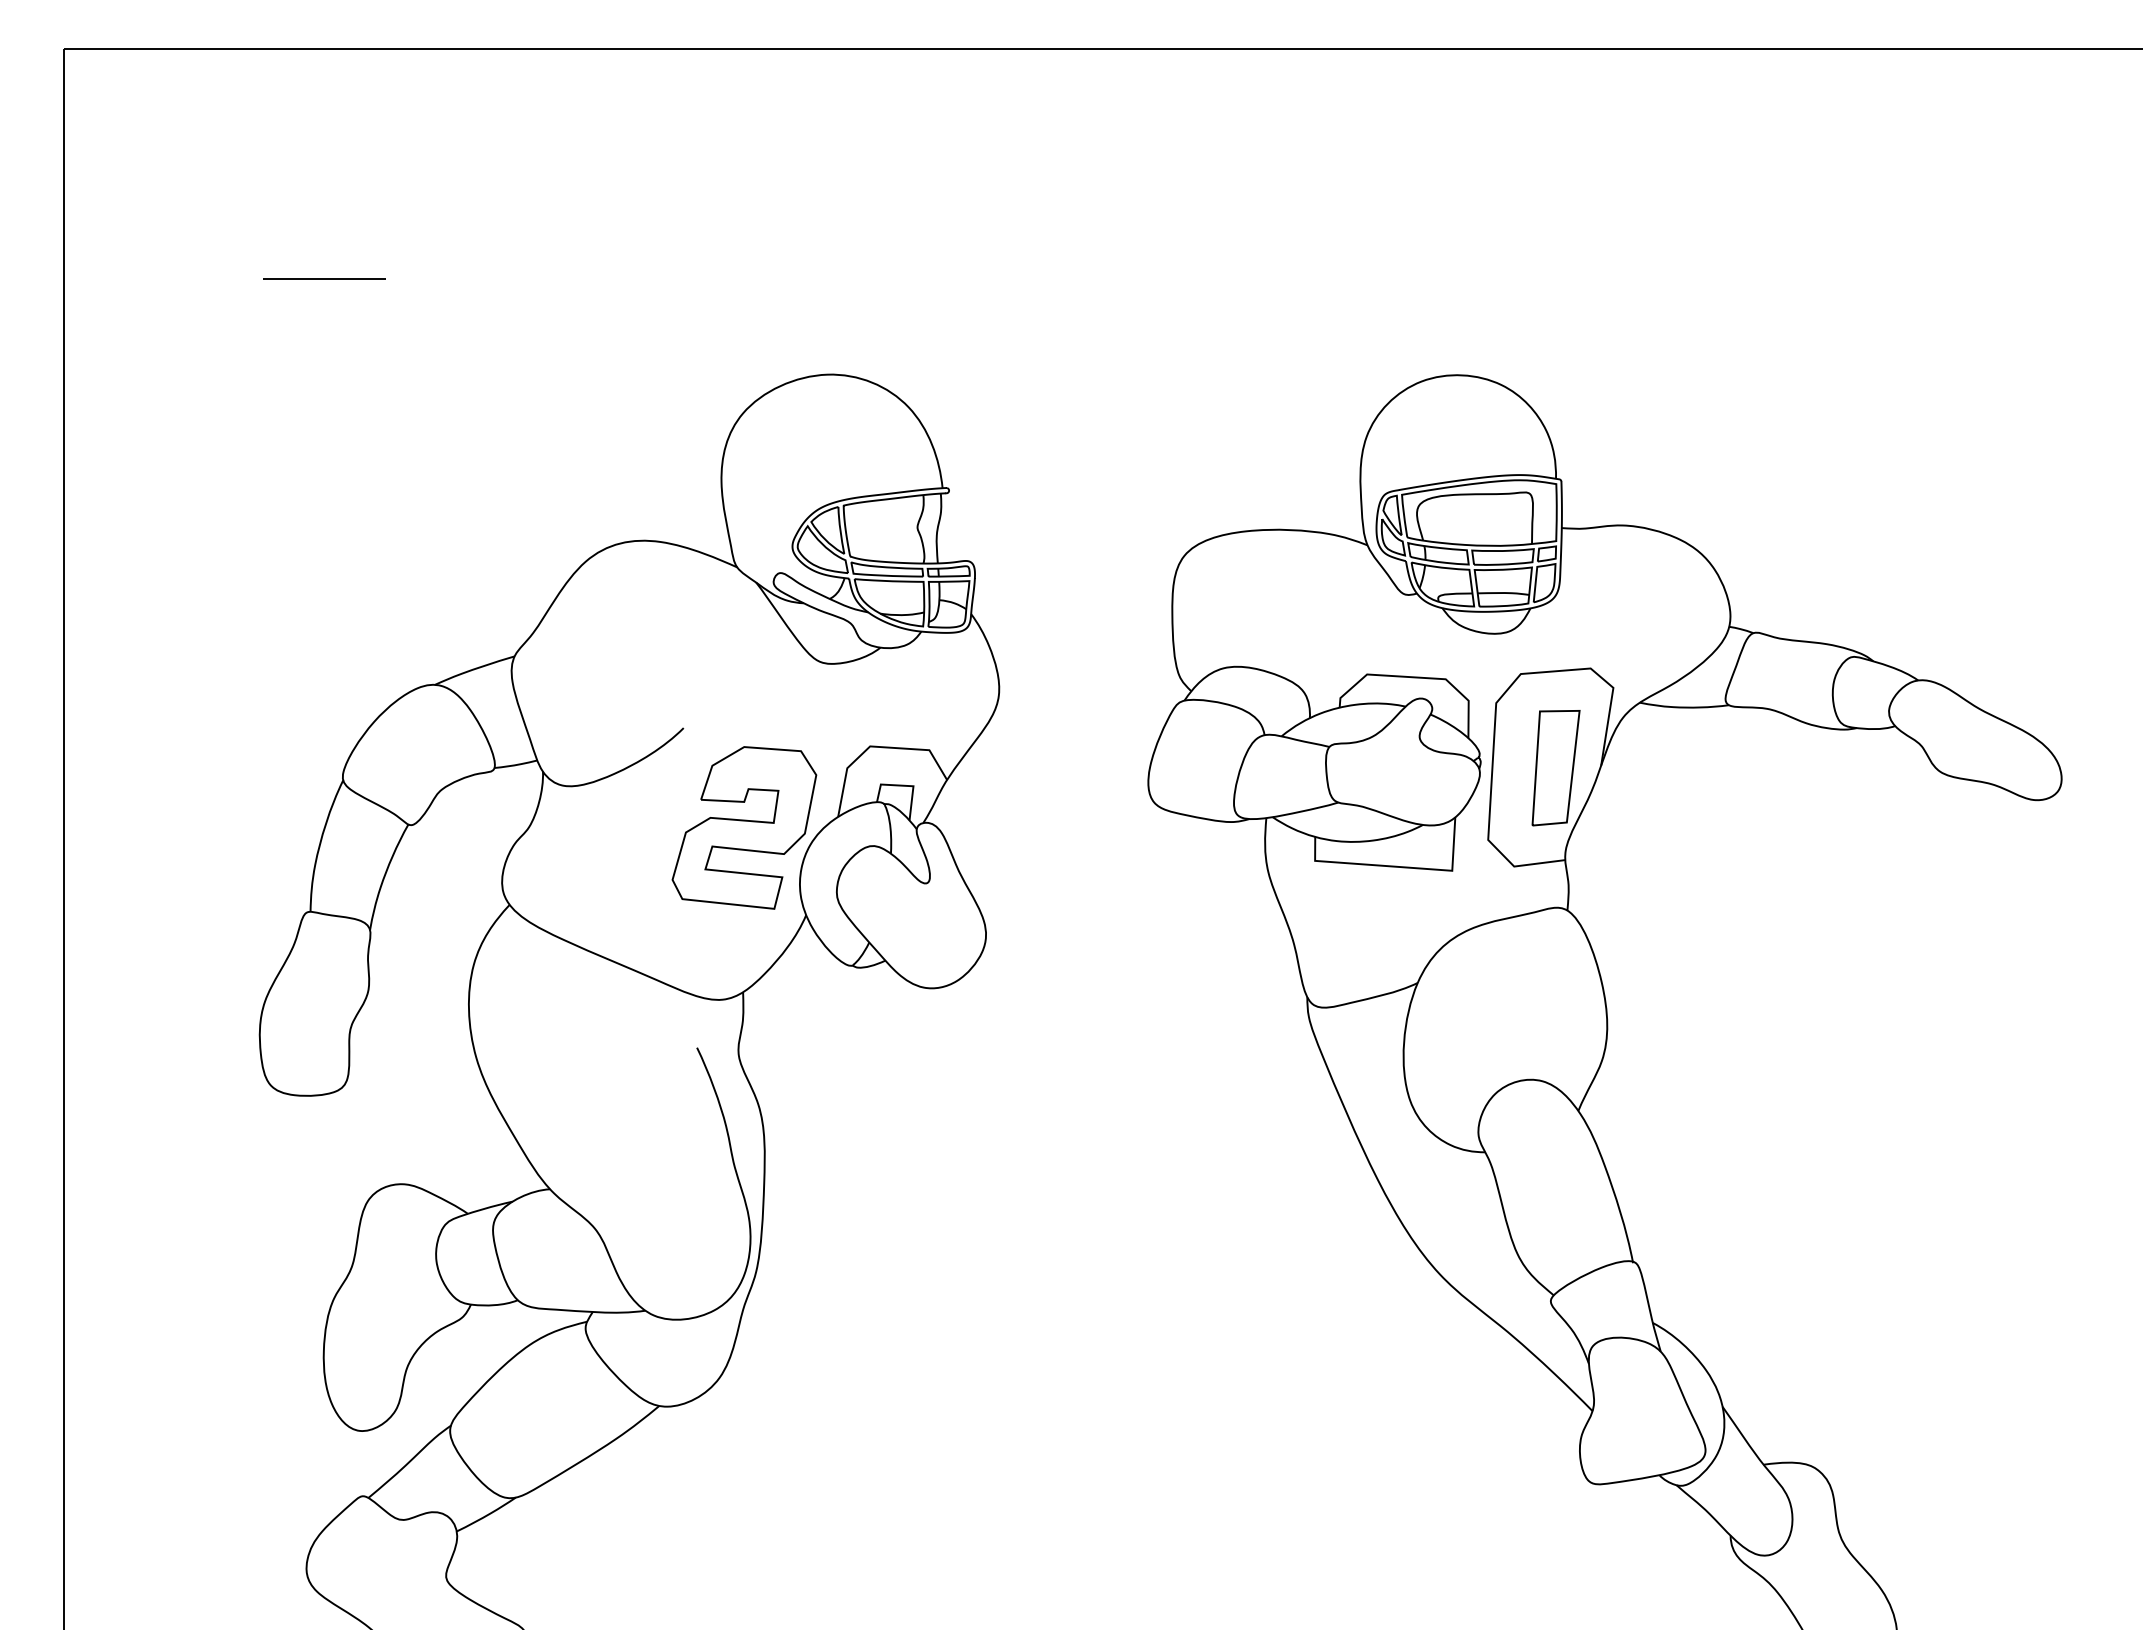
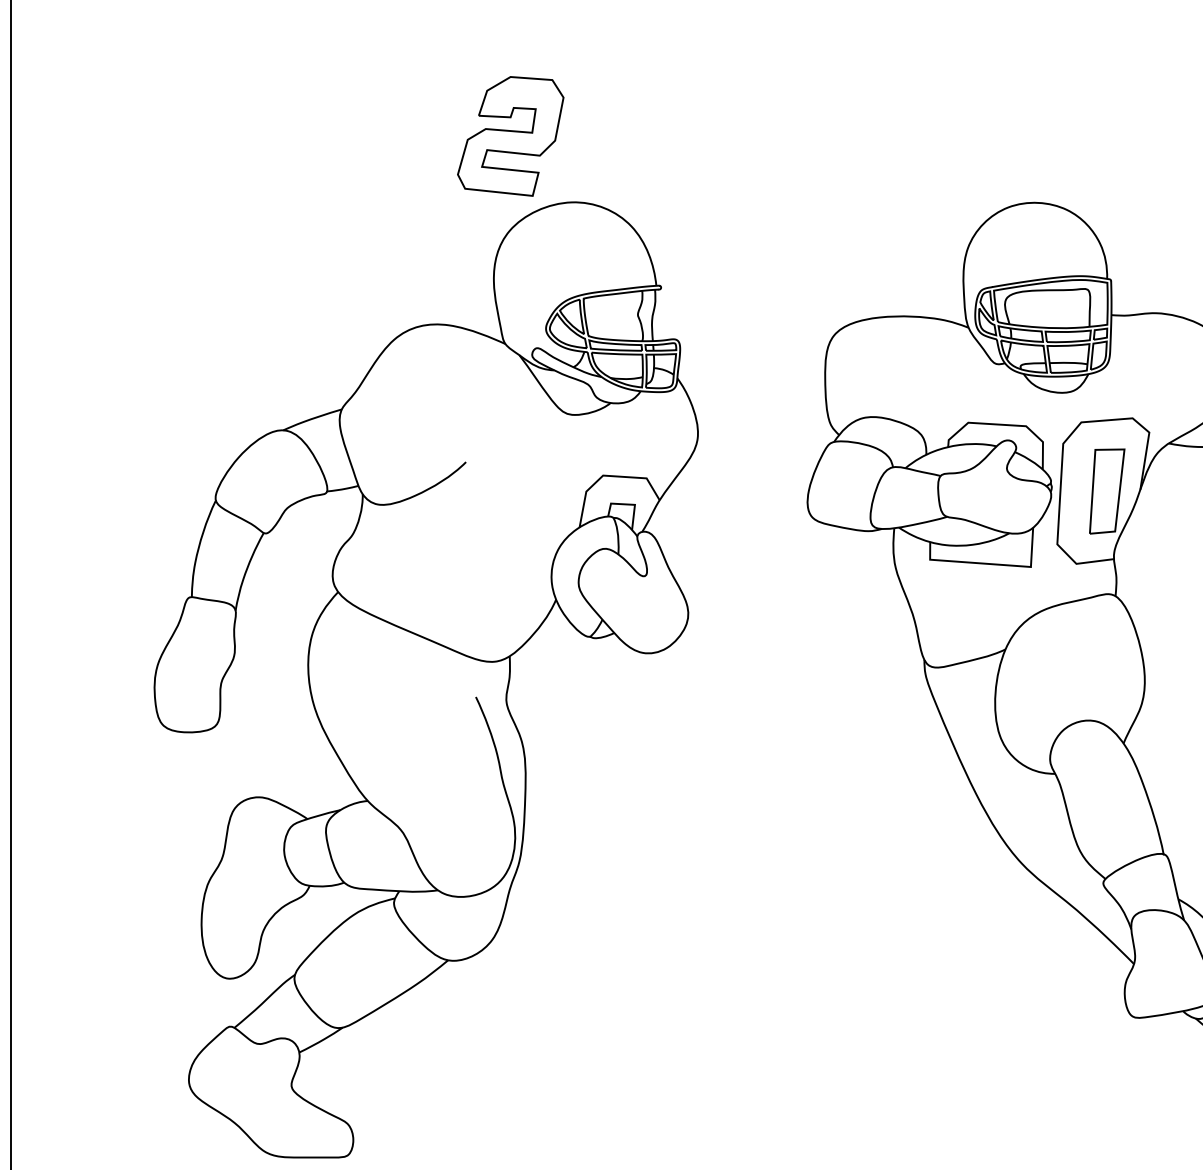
line: (324, 278) -> (202, 131), removed
part: (744, 827) -> (510, 136), moved

